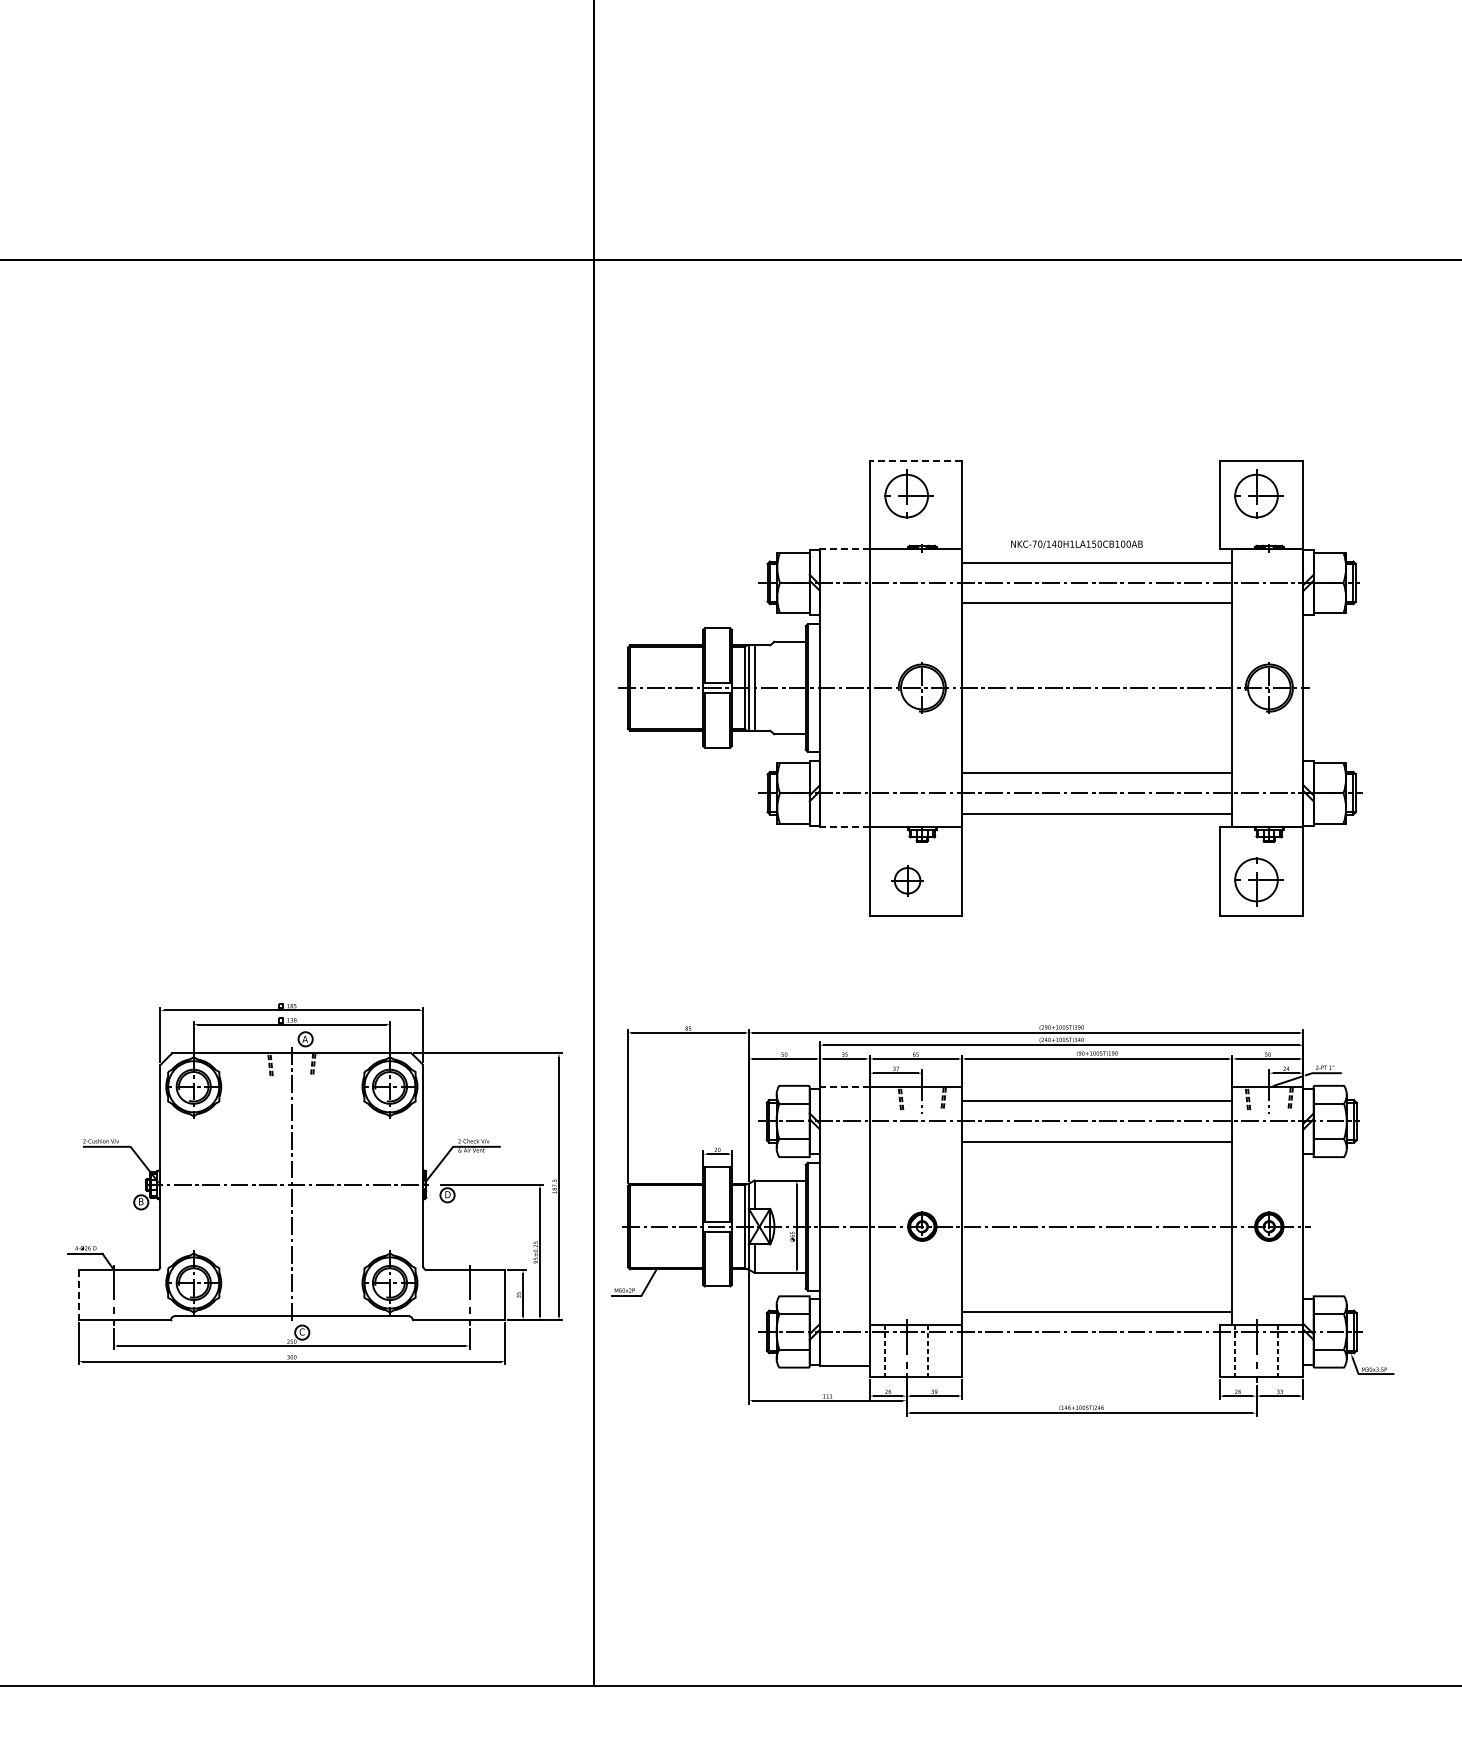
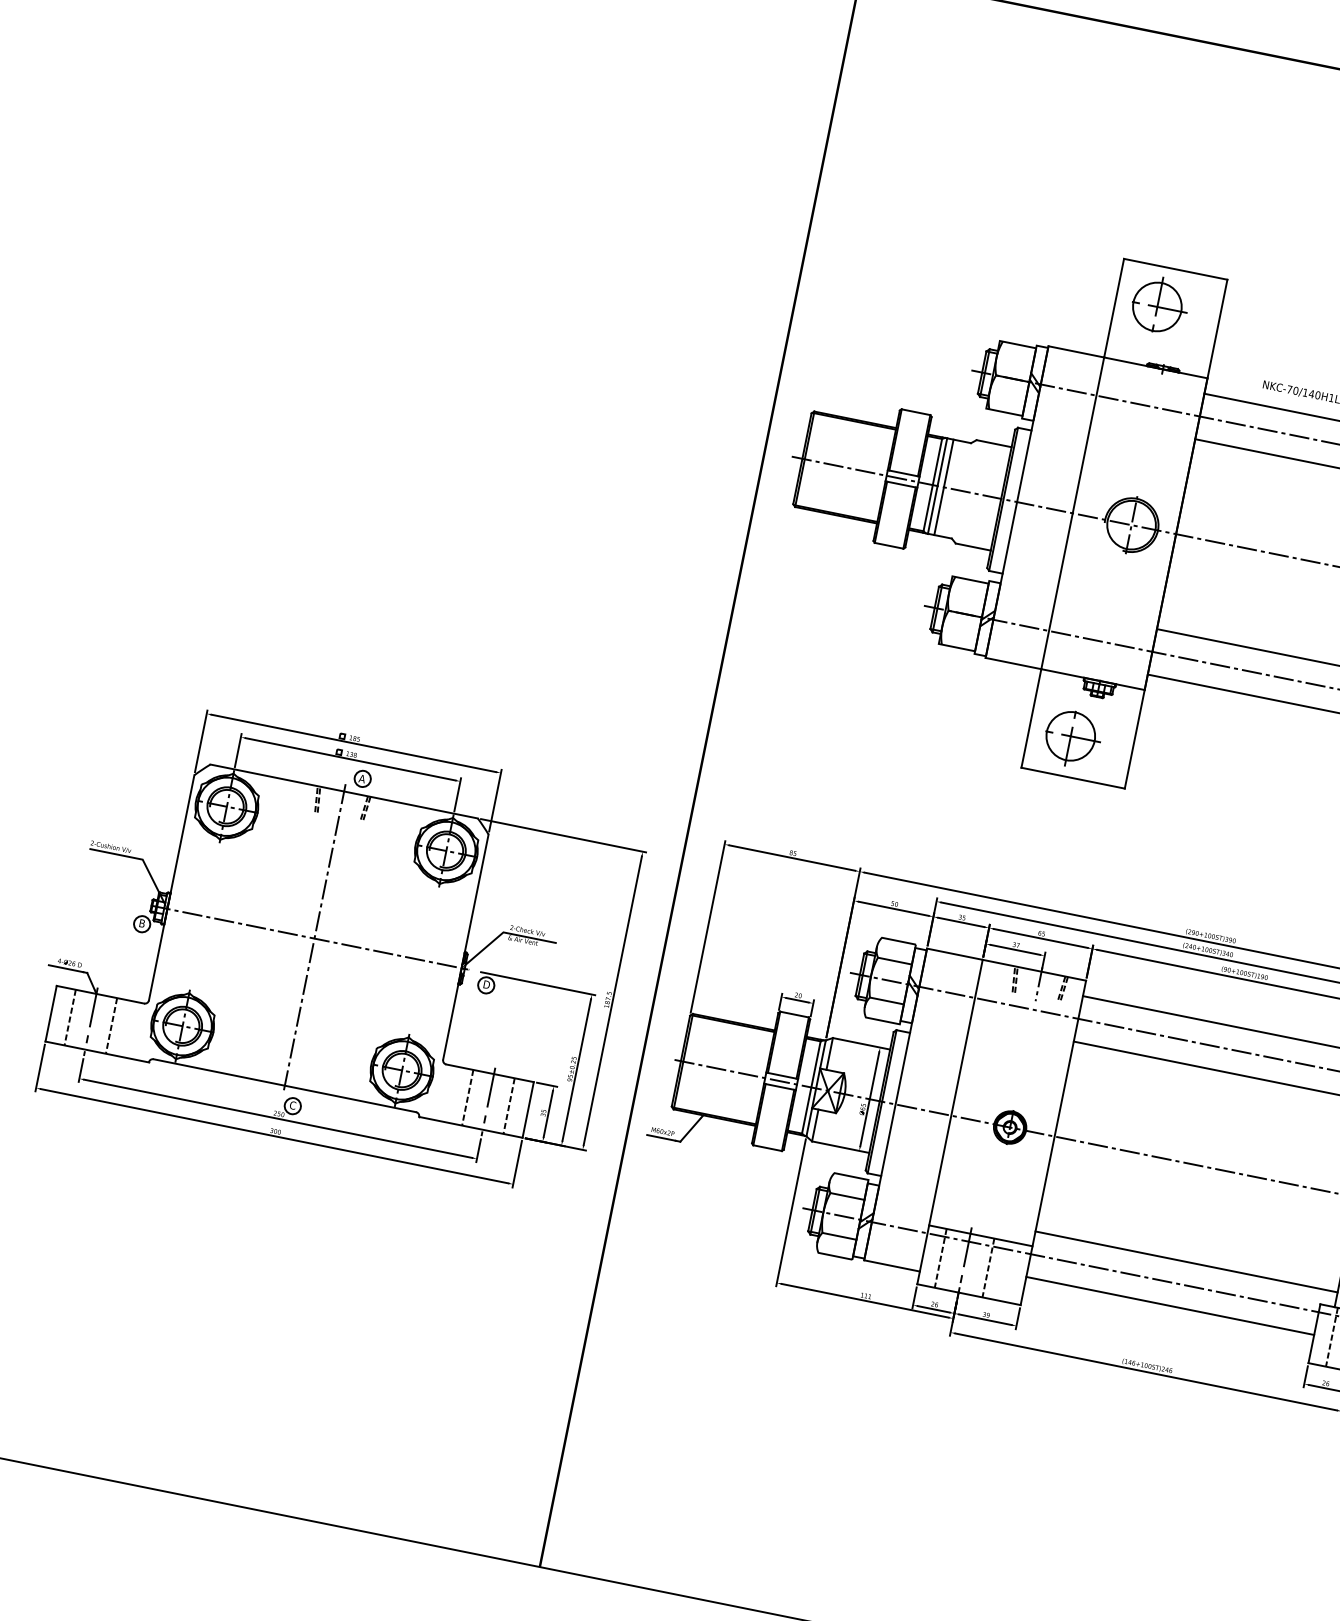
line: (915, 460) -> (1175, 269), dashed -> solid
line: (844, 548) -> (1076, 351), dashed -> solid
line: (844, 827) -> (1013, 663), dashed -> solid
part: (908, 881) -> (1072, 738), size x1.67
line: (844, 1087) -> (954, 954), dashed -> solid
line: (95, 1294) -> (70, 1016), added
line: (132, 1294) -> (111, 1025), added
line: (451, 1294) -> (468, 1097), added
line: (488, 1294) -> (509, 1105), added
line: (78, 1295) -> (50, 1014), dashed -> solid
line: (1090, 1352) -> (1169, 1306), added

